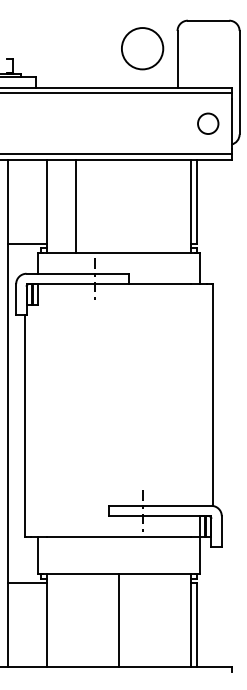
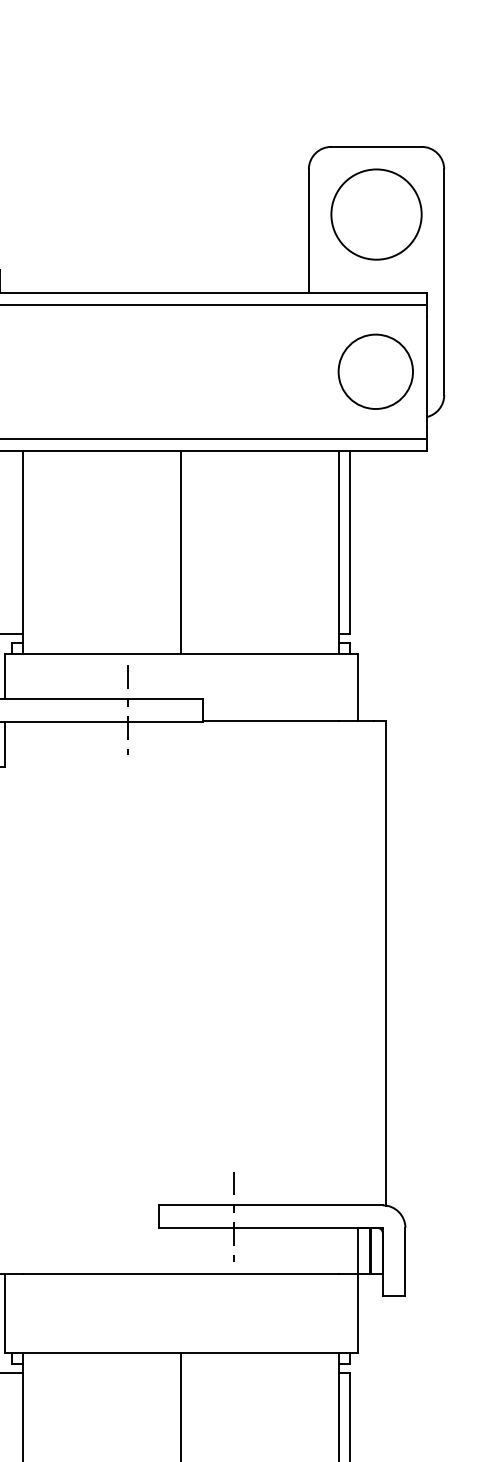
circle: (142, 48) -> (376, 214), moved
circle: (208, 123) -> (376, 371), size x1.67
line: (76, 206) -> (182, 552), moved

